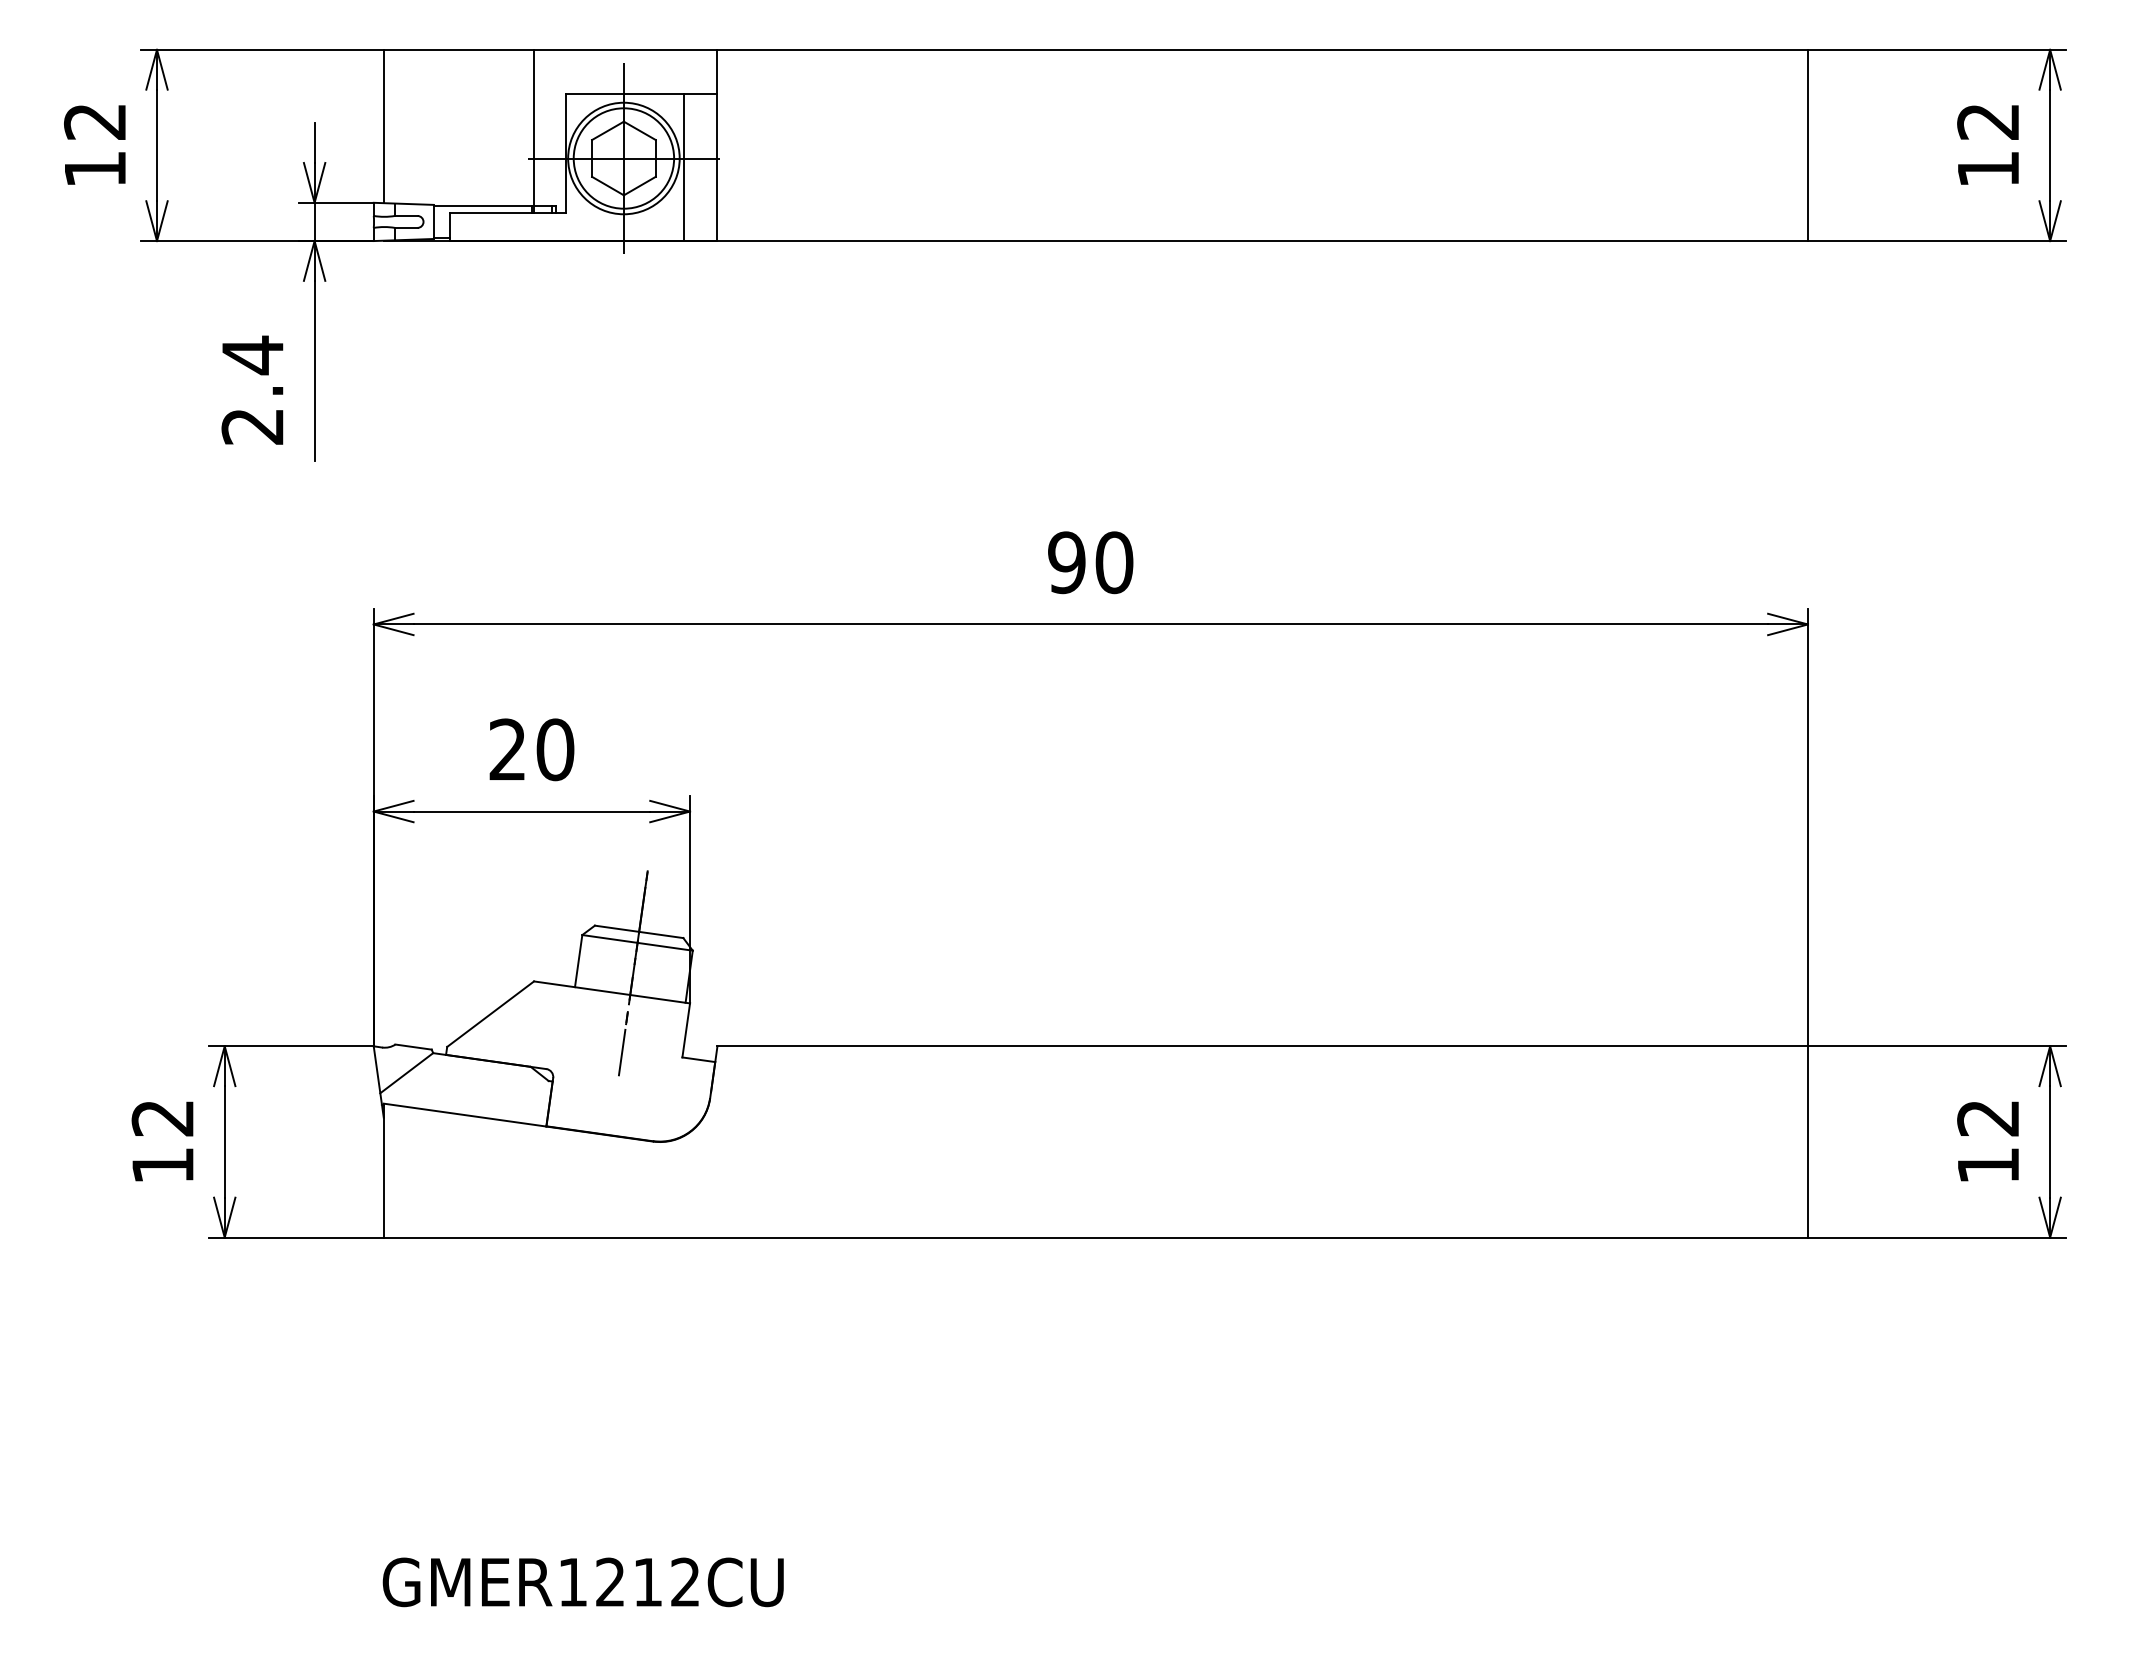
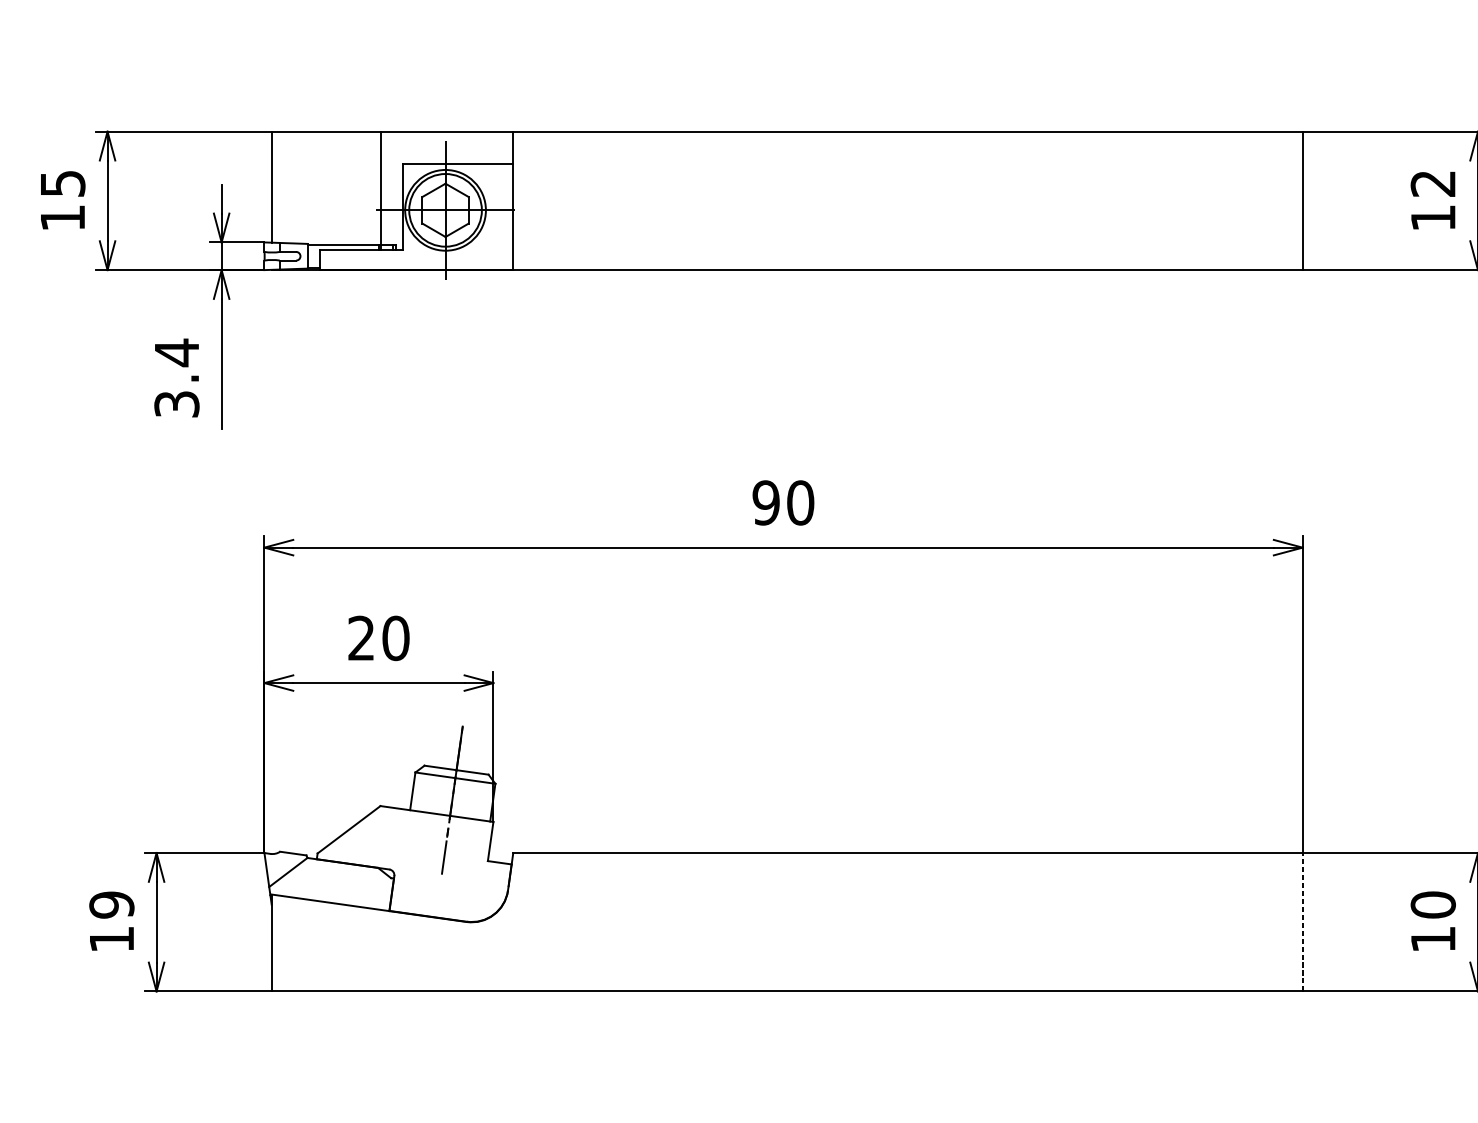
text: (95, 121) -> (63, 183), 12 -> 15
line: (684, 167) -> (489, 216), removed
text: (252, 426) -> (176, 404), 2.4 -> 3.4
text: (1988, 1117) -> (1433, 904), 12 -> 10
text: (162, 1118) -> (111, 905), 12 -> 19
line: (1807, 1141) -> (1302, 921), solid -> dashed

